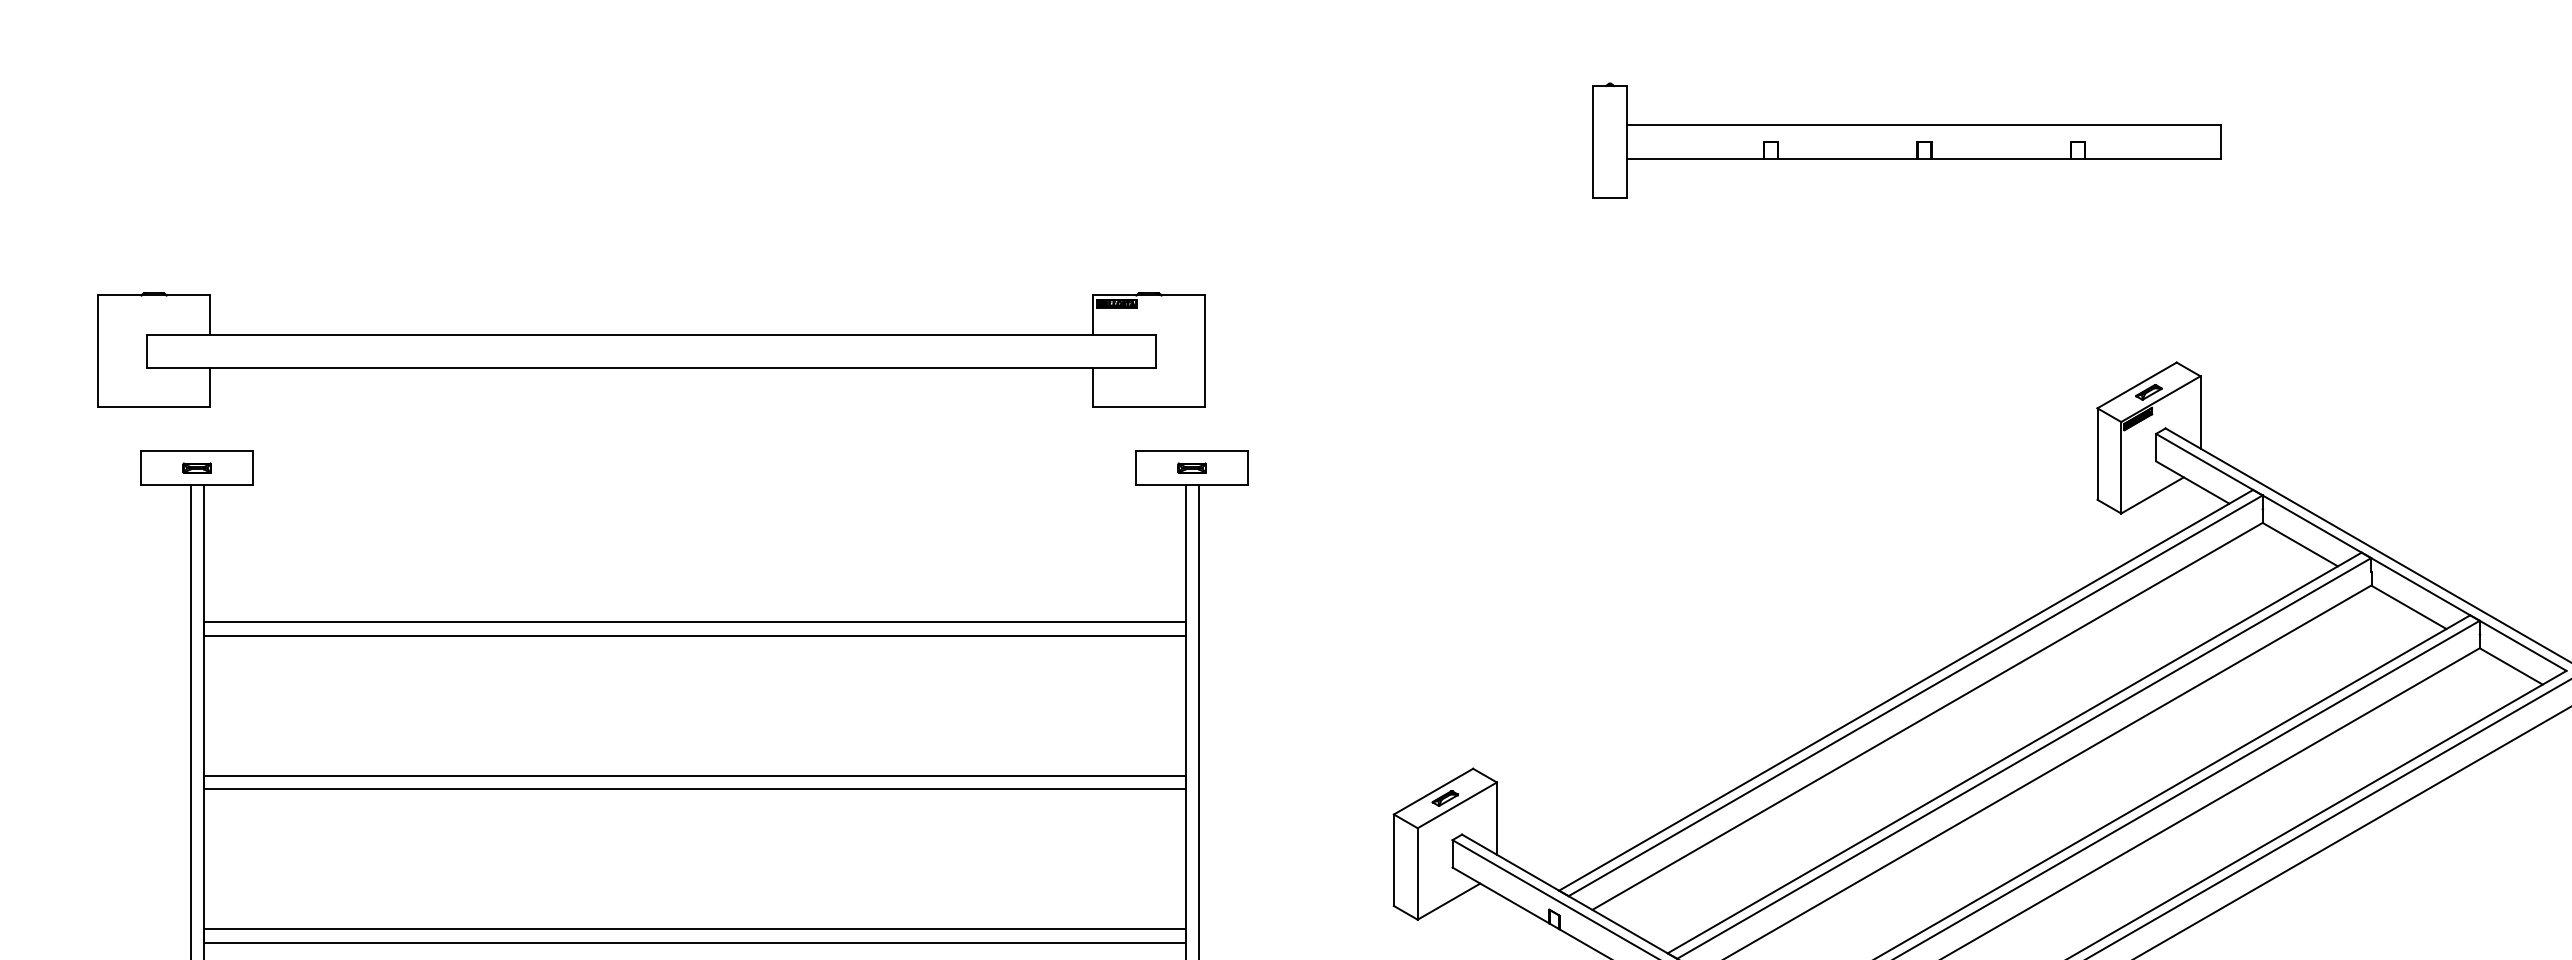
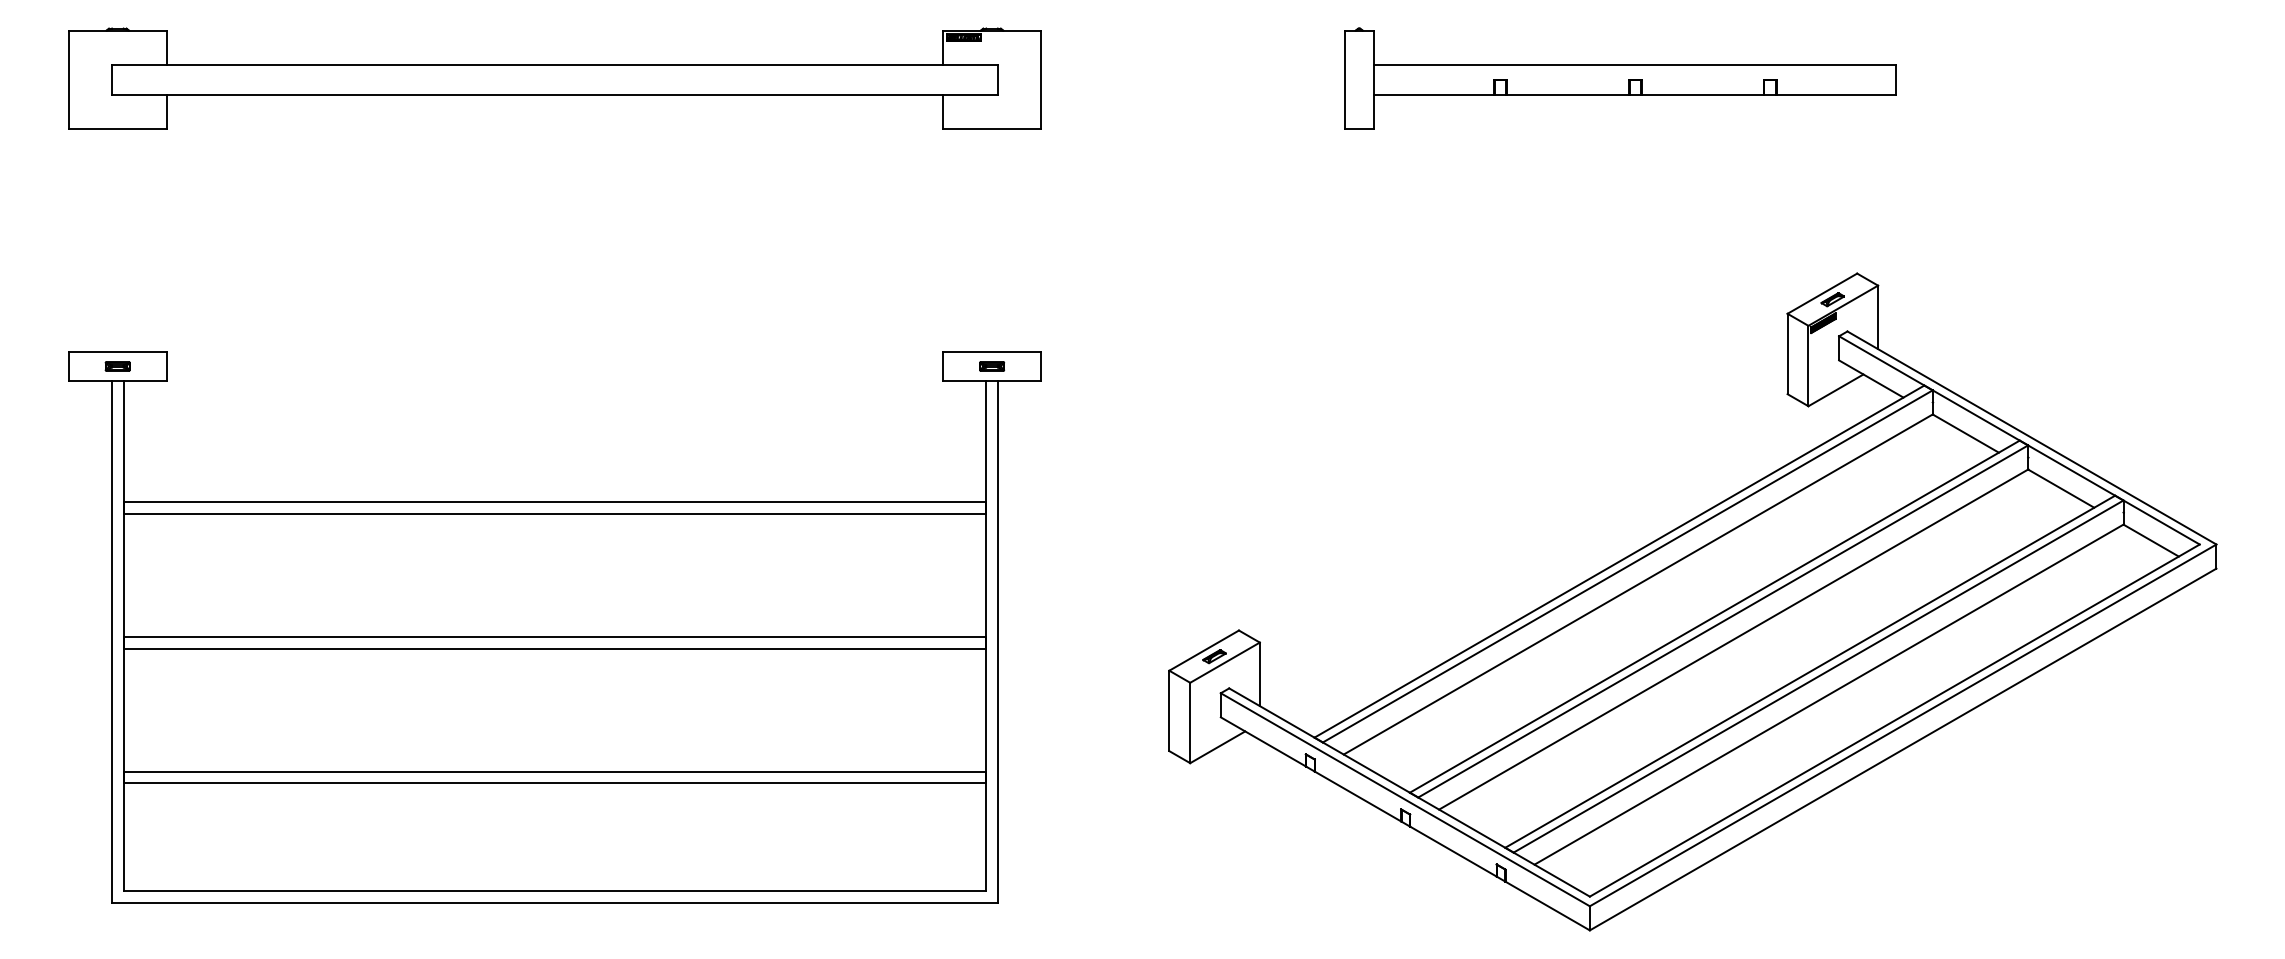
part: (650, 349) -> (554, 78), moved

